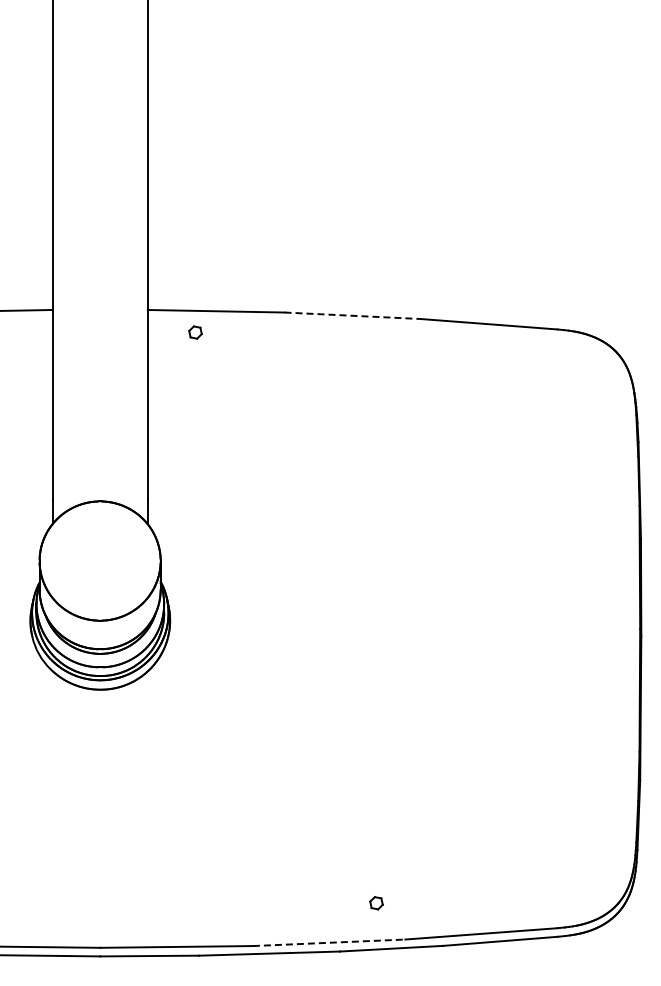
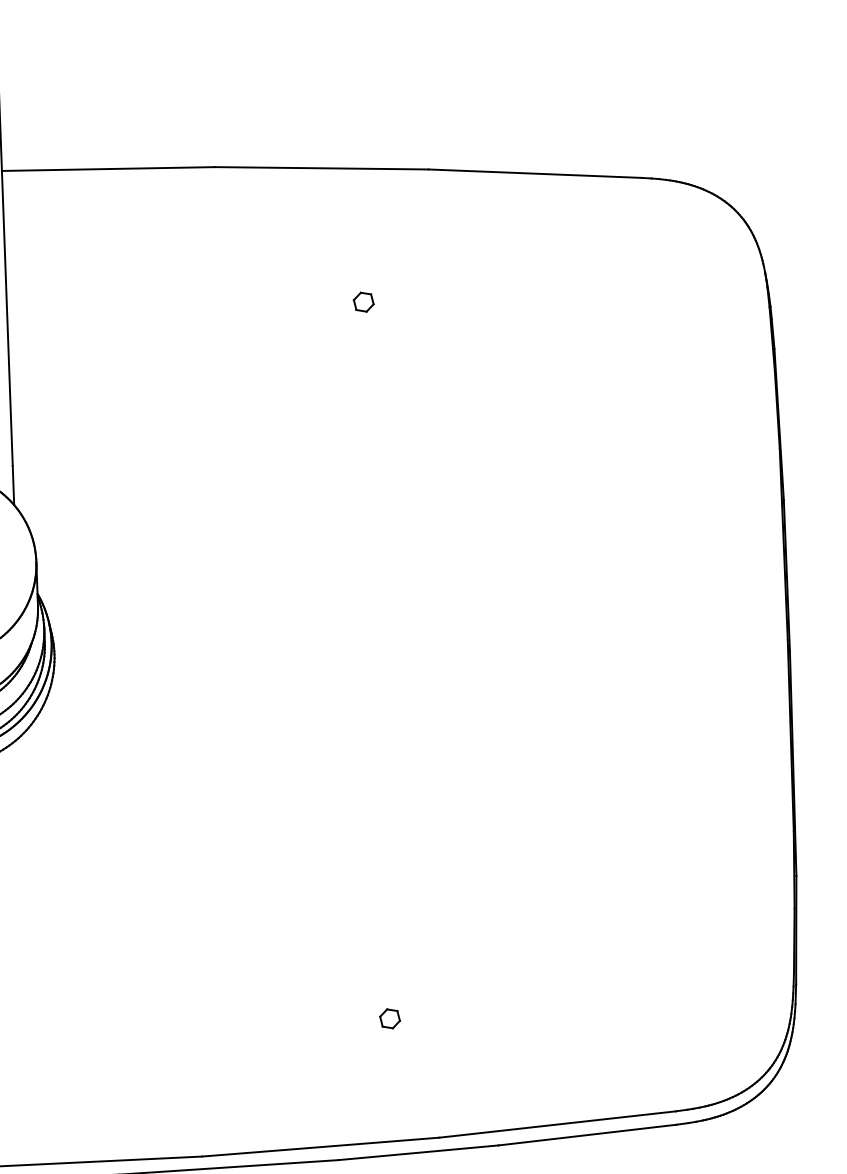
line: (353, 315) -> (322, 167), dashed -> solid
part: (195, 332) -> (363, 302), moved
part: (376, 903) -> (390, 1019), moved
line: (329, 942) -> (321, 1146), dashed -> solid

